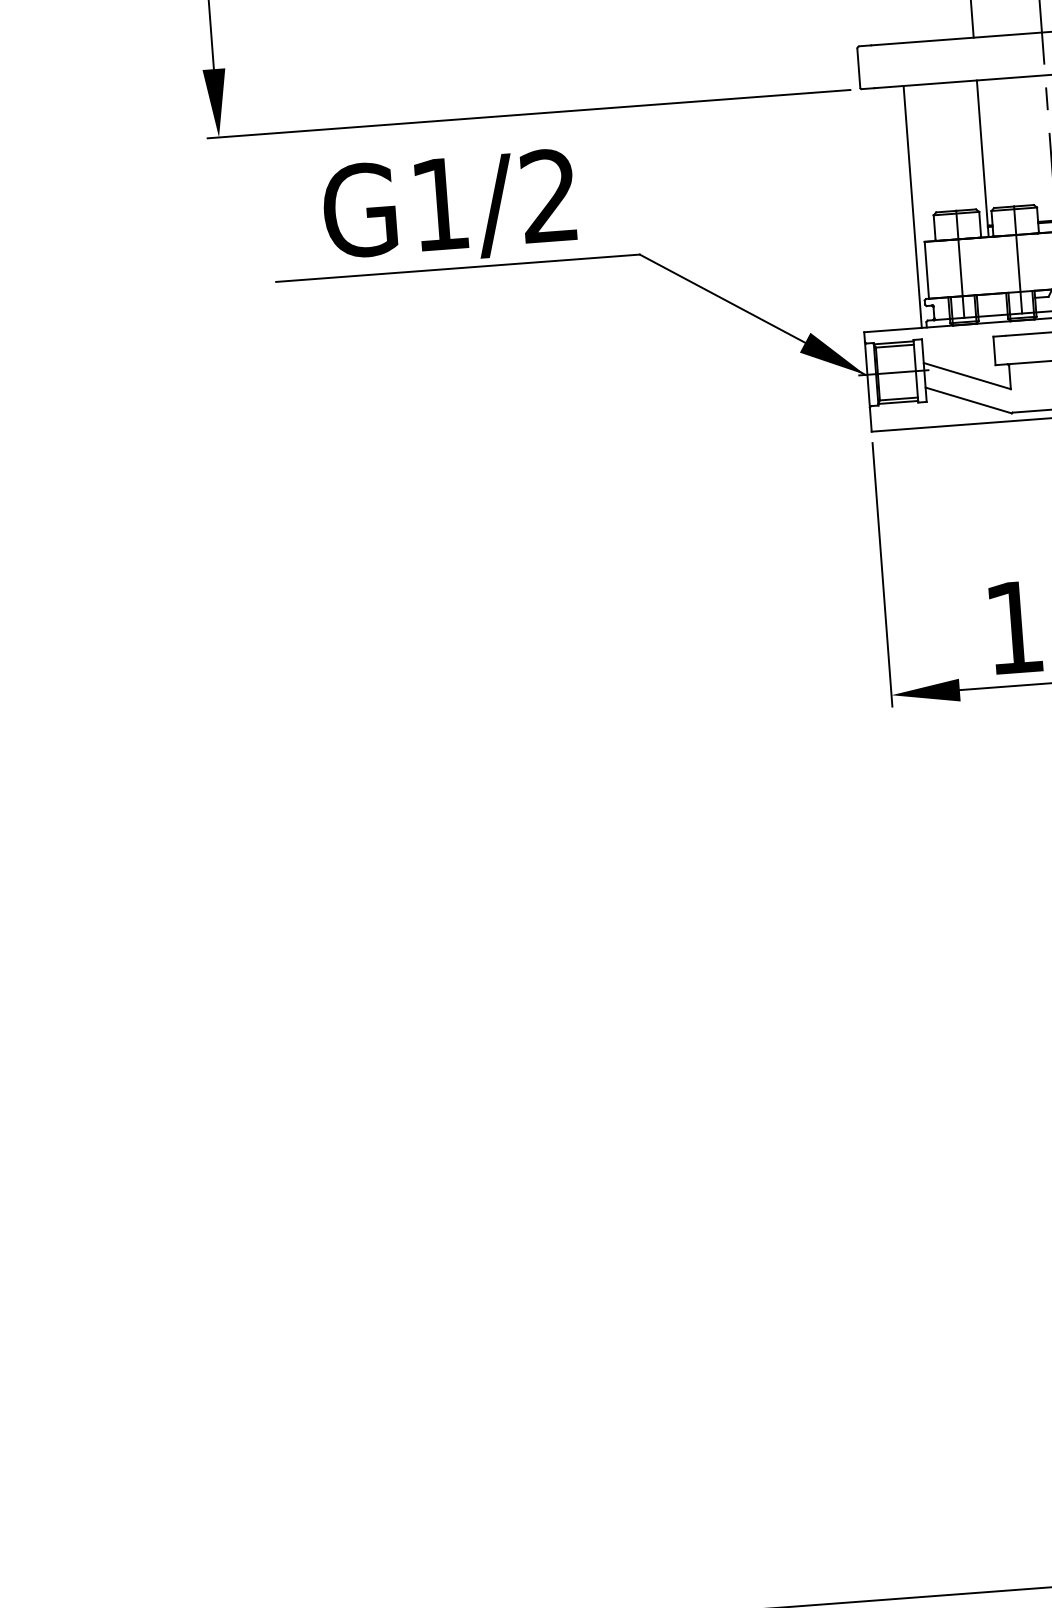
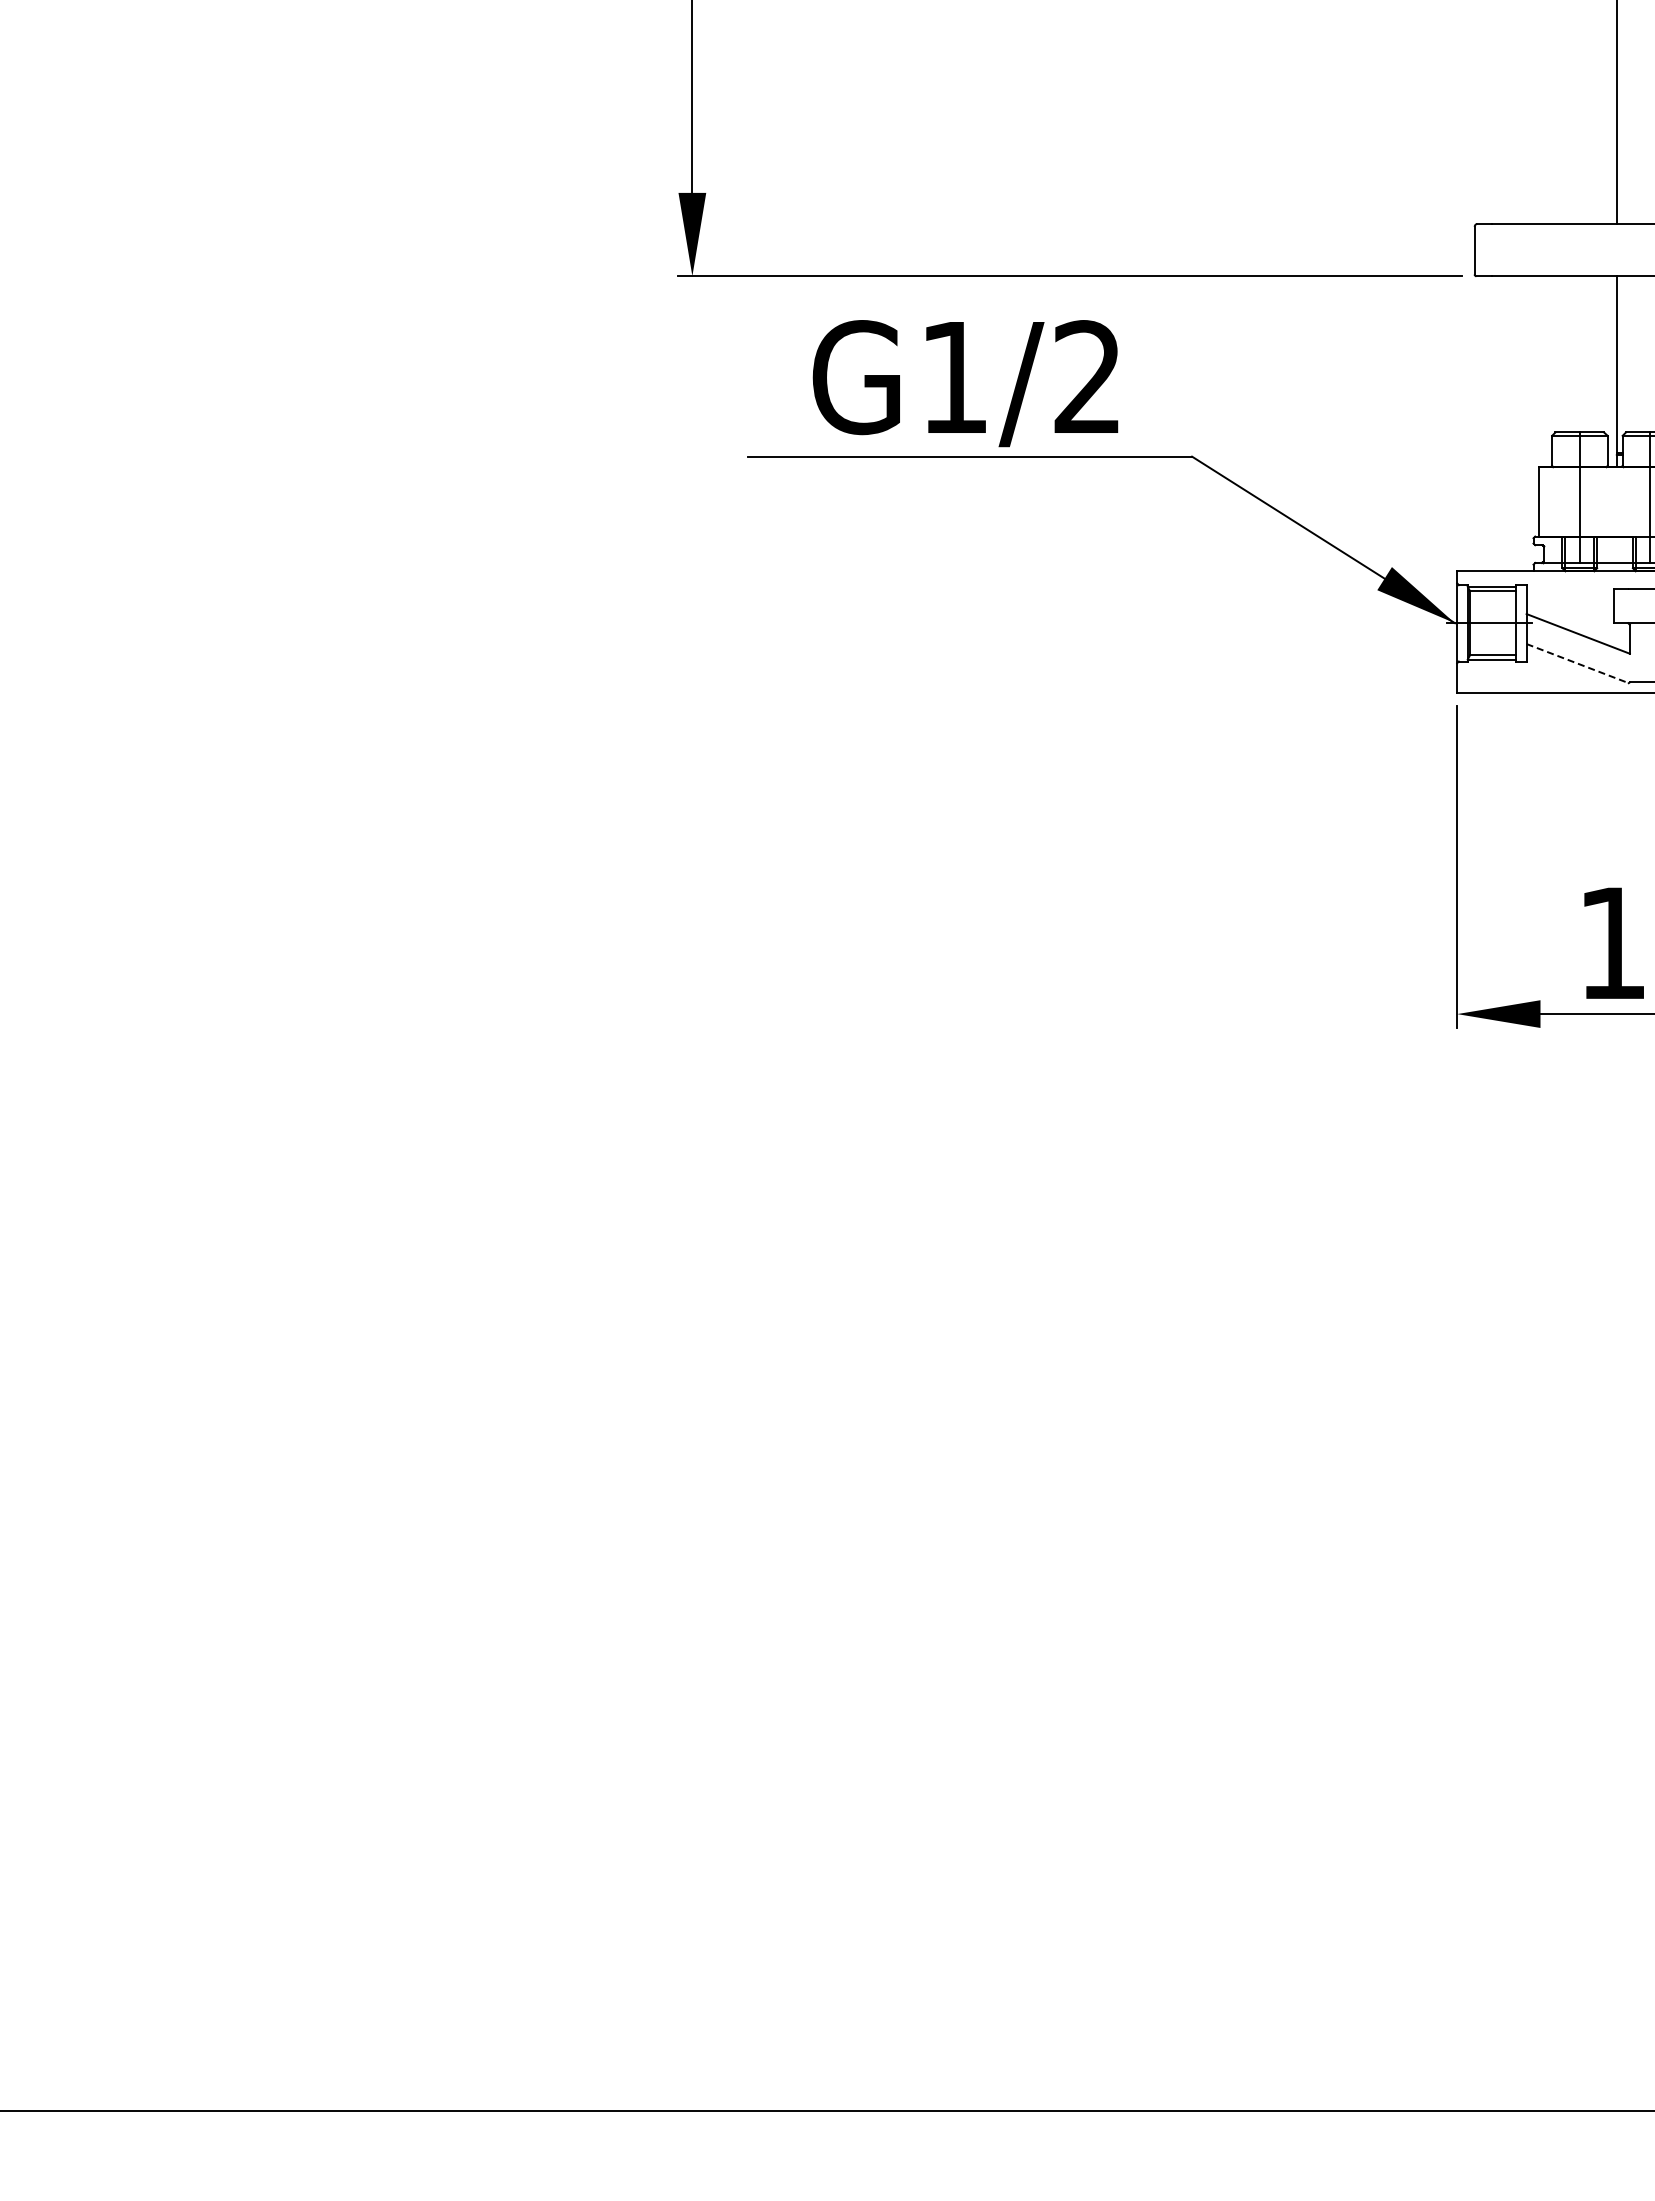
line: (912, 206) -> (1527, 423), removed
line: (968, 400) -> (1577, 663), solid -> dashed

